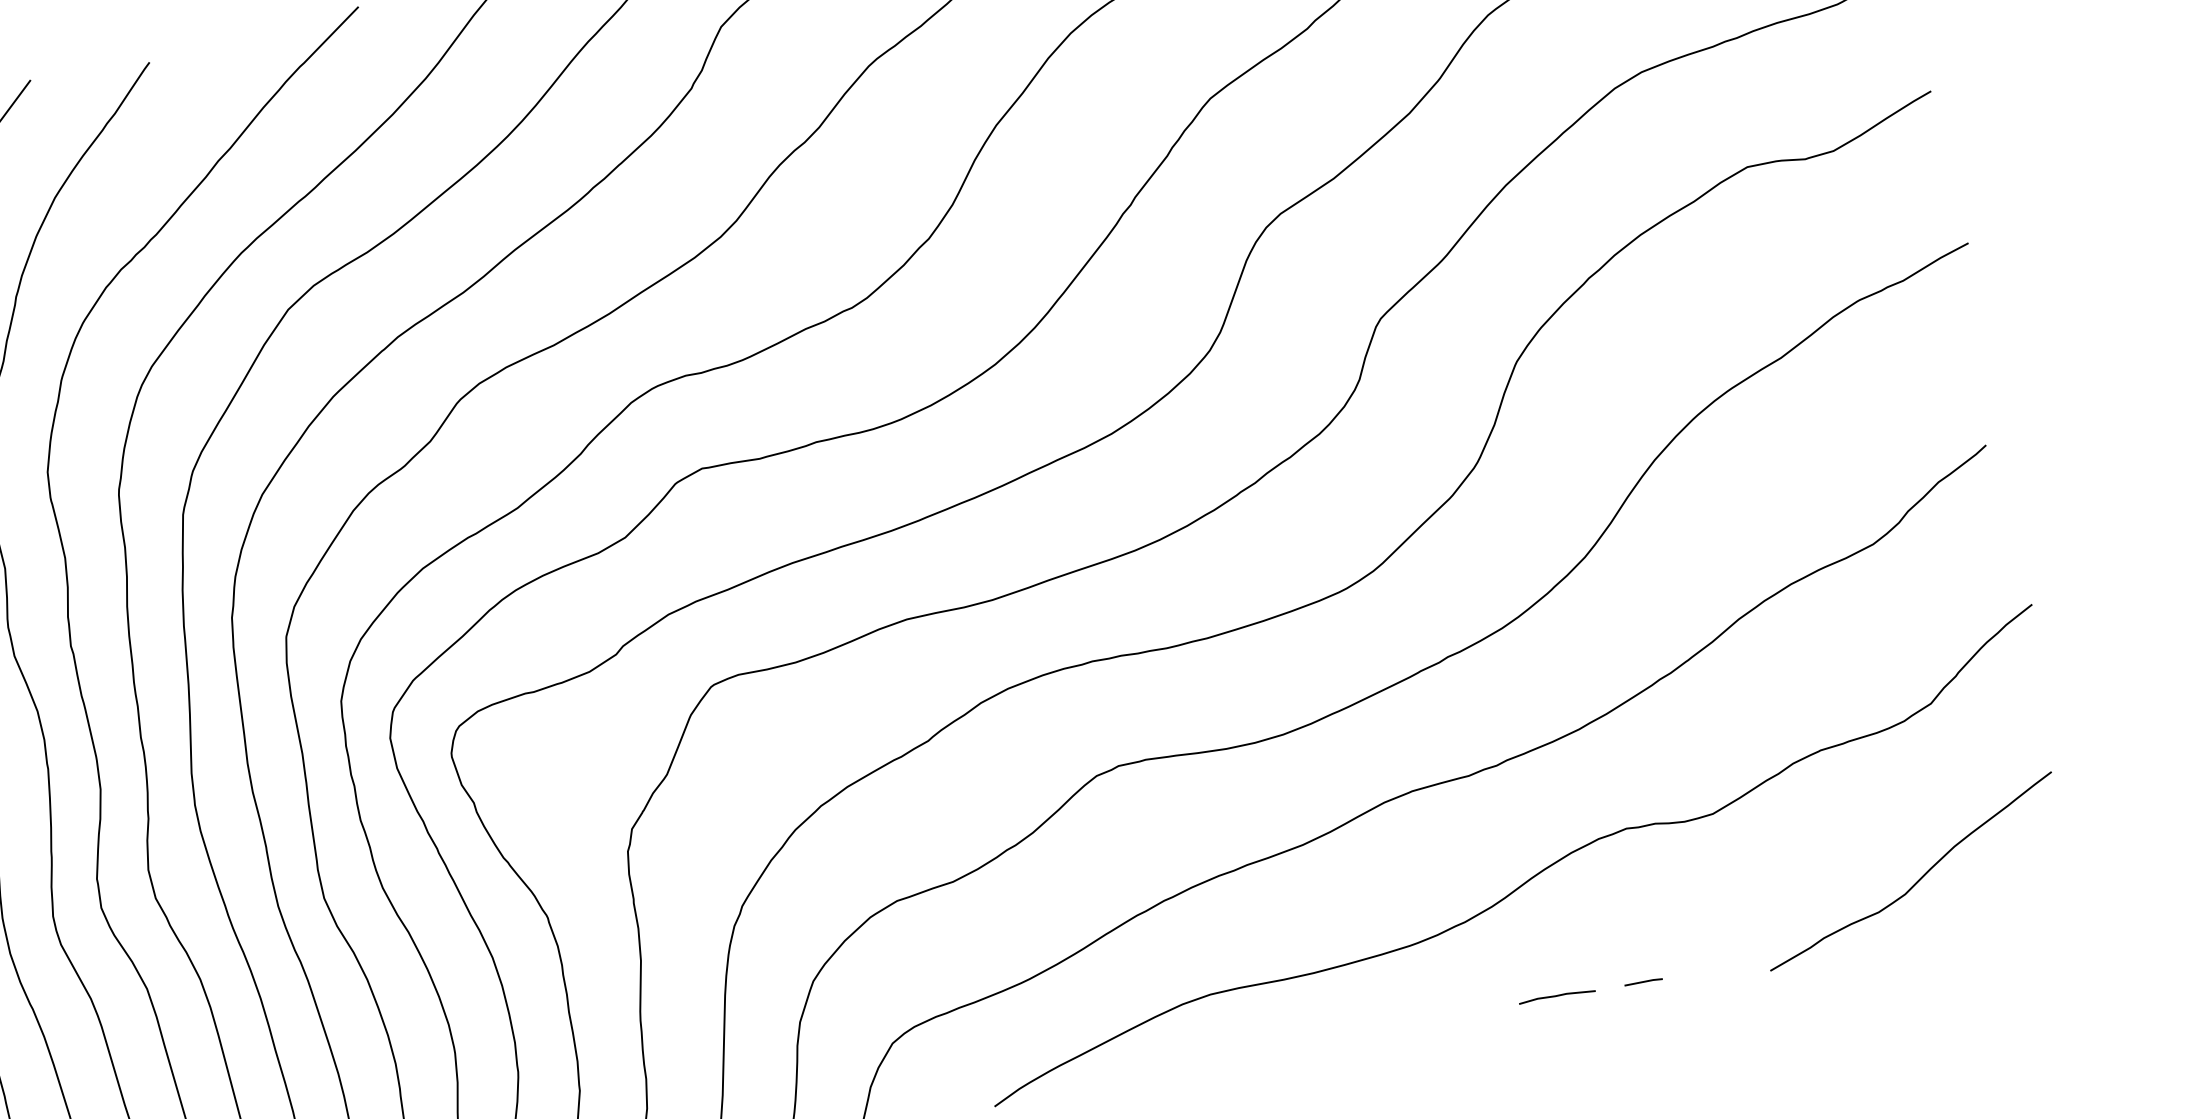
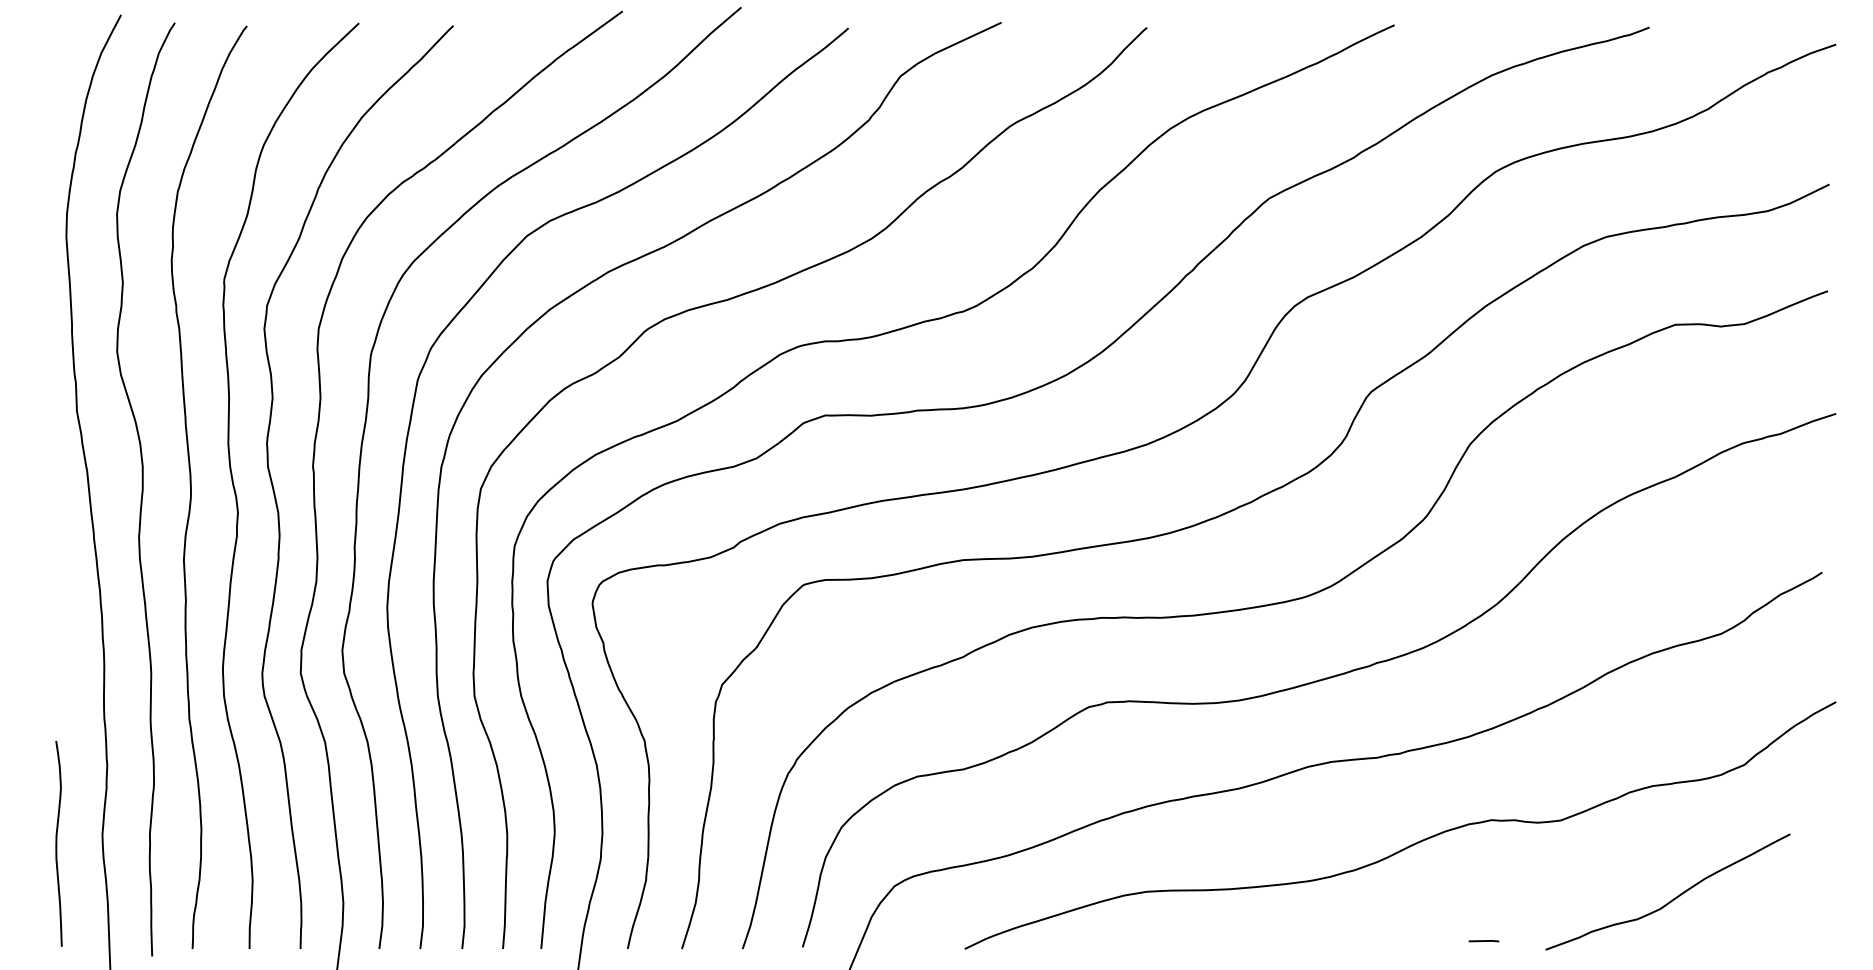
curve: (1919, 878) -> (1673, 898), moved
line: (1556, 996) -> (1414, 940), removed

